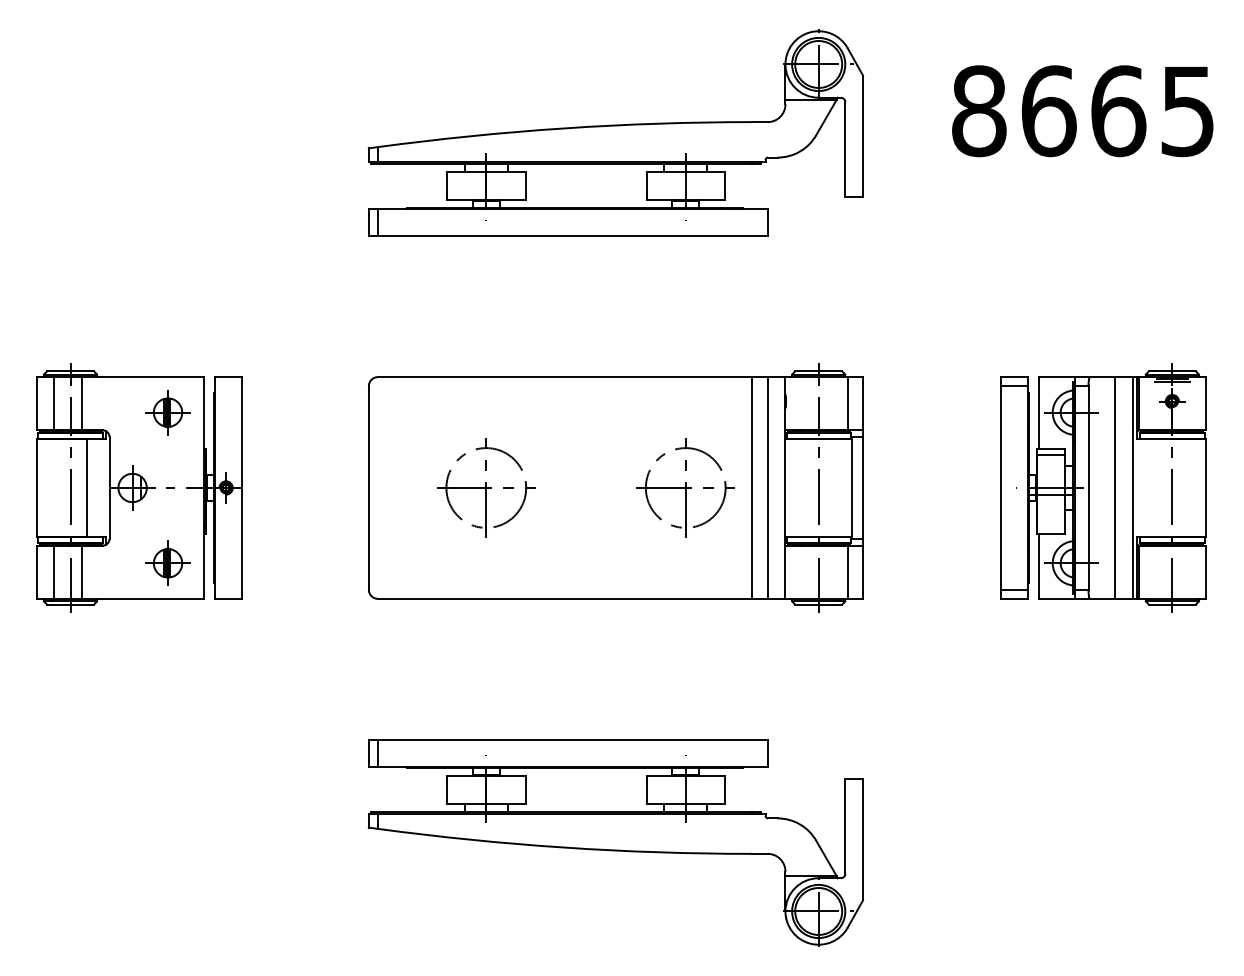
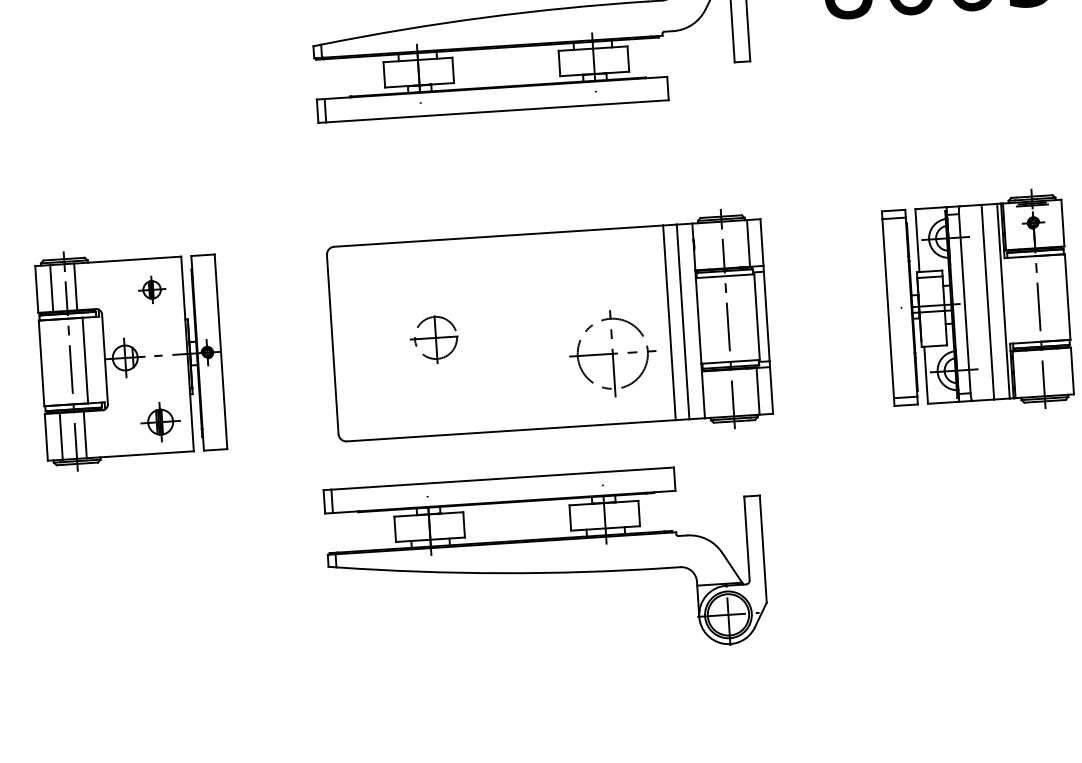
part: (167, 412) -> (151, 289), size x0.7
part: (486, 487) -> (436, 337), size x0.6
part: (685, 487) -> (612, 353), moved
part: (616, 842) -> (546, 565), moved

